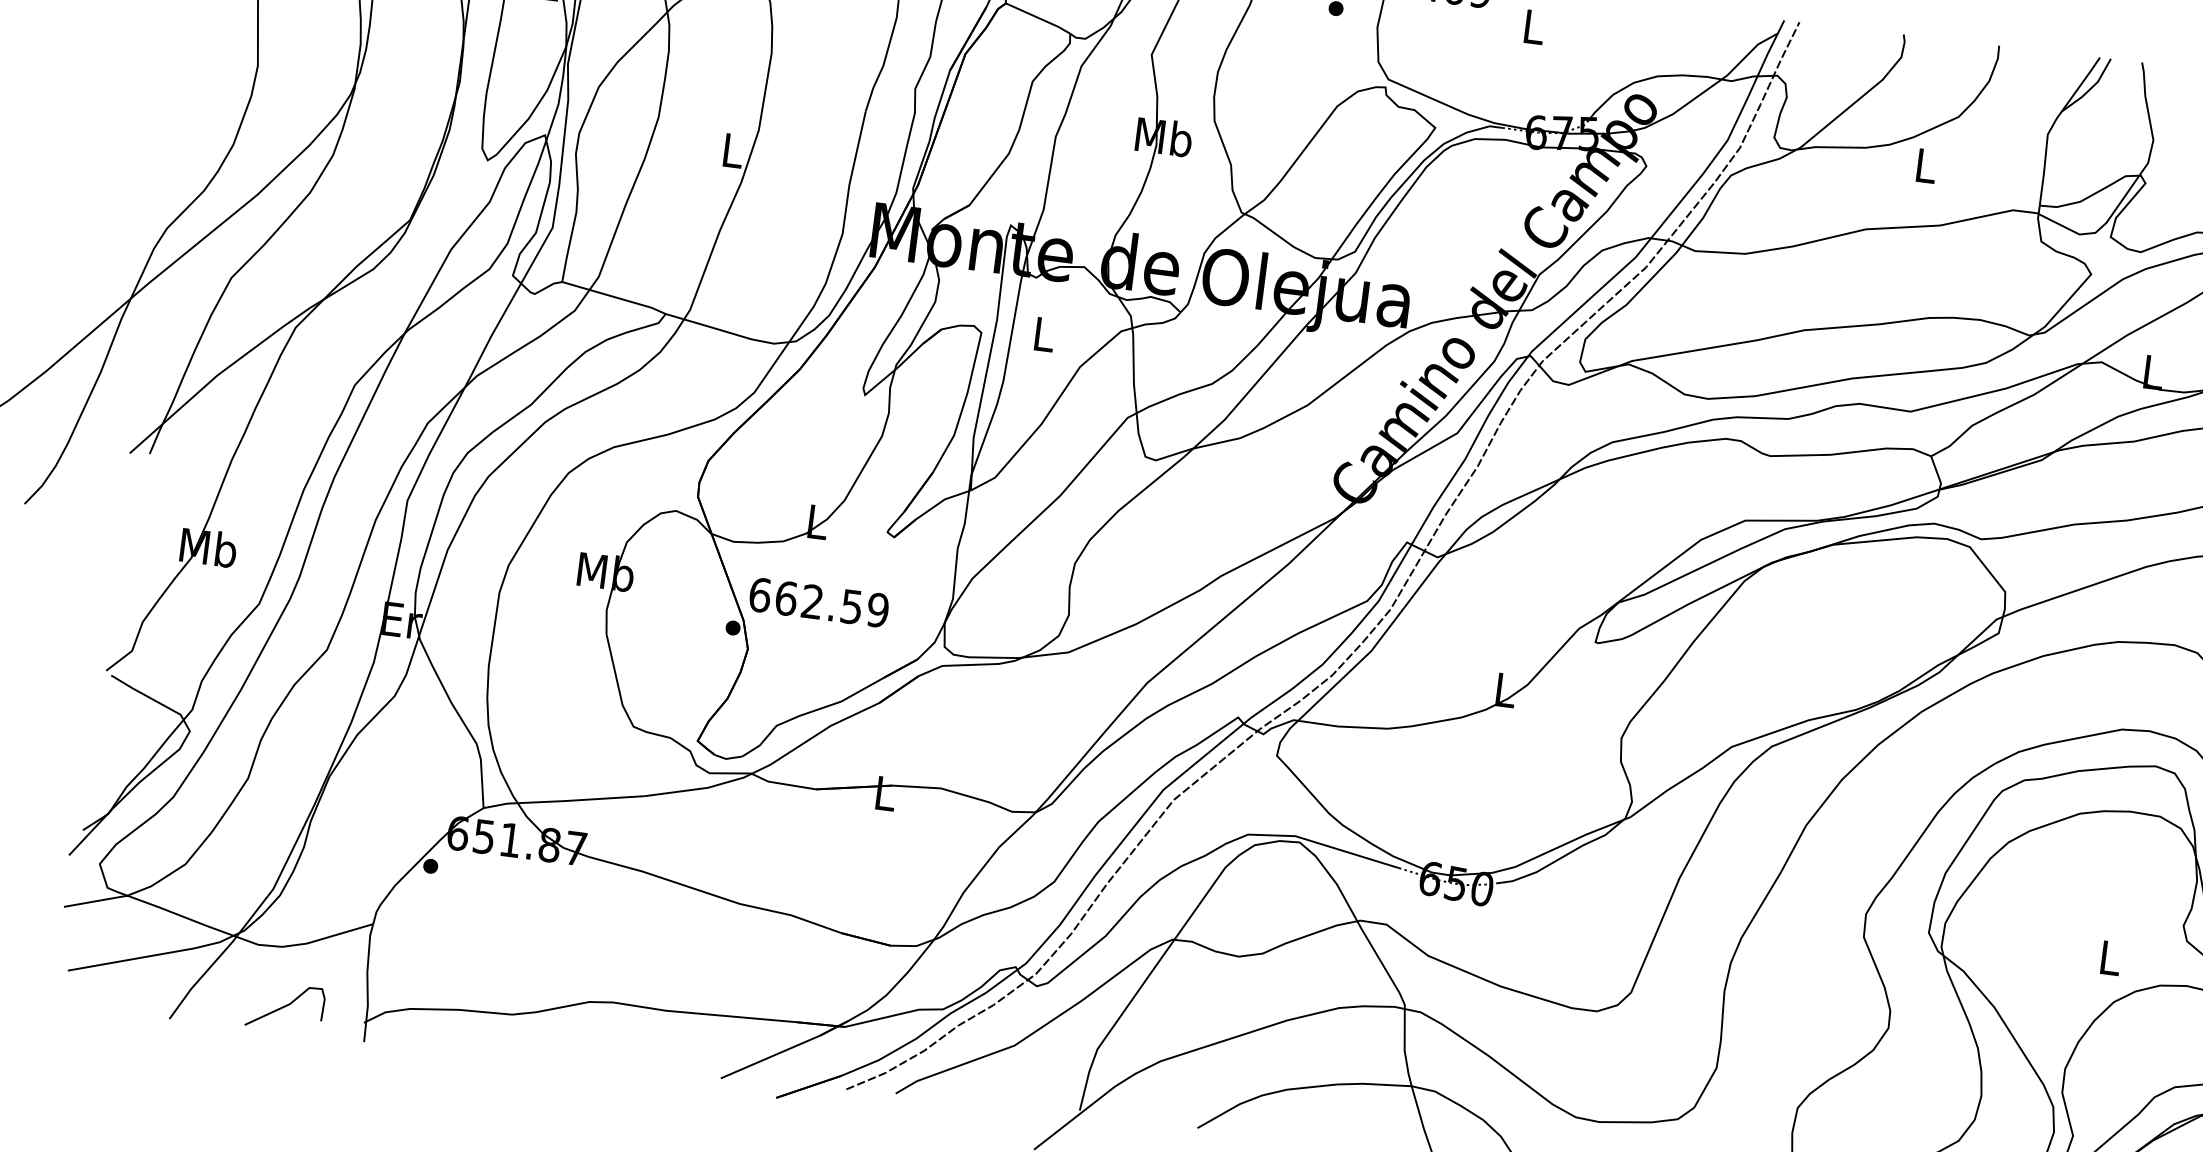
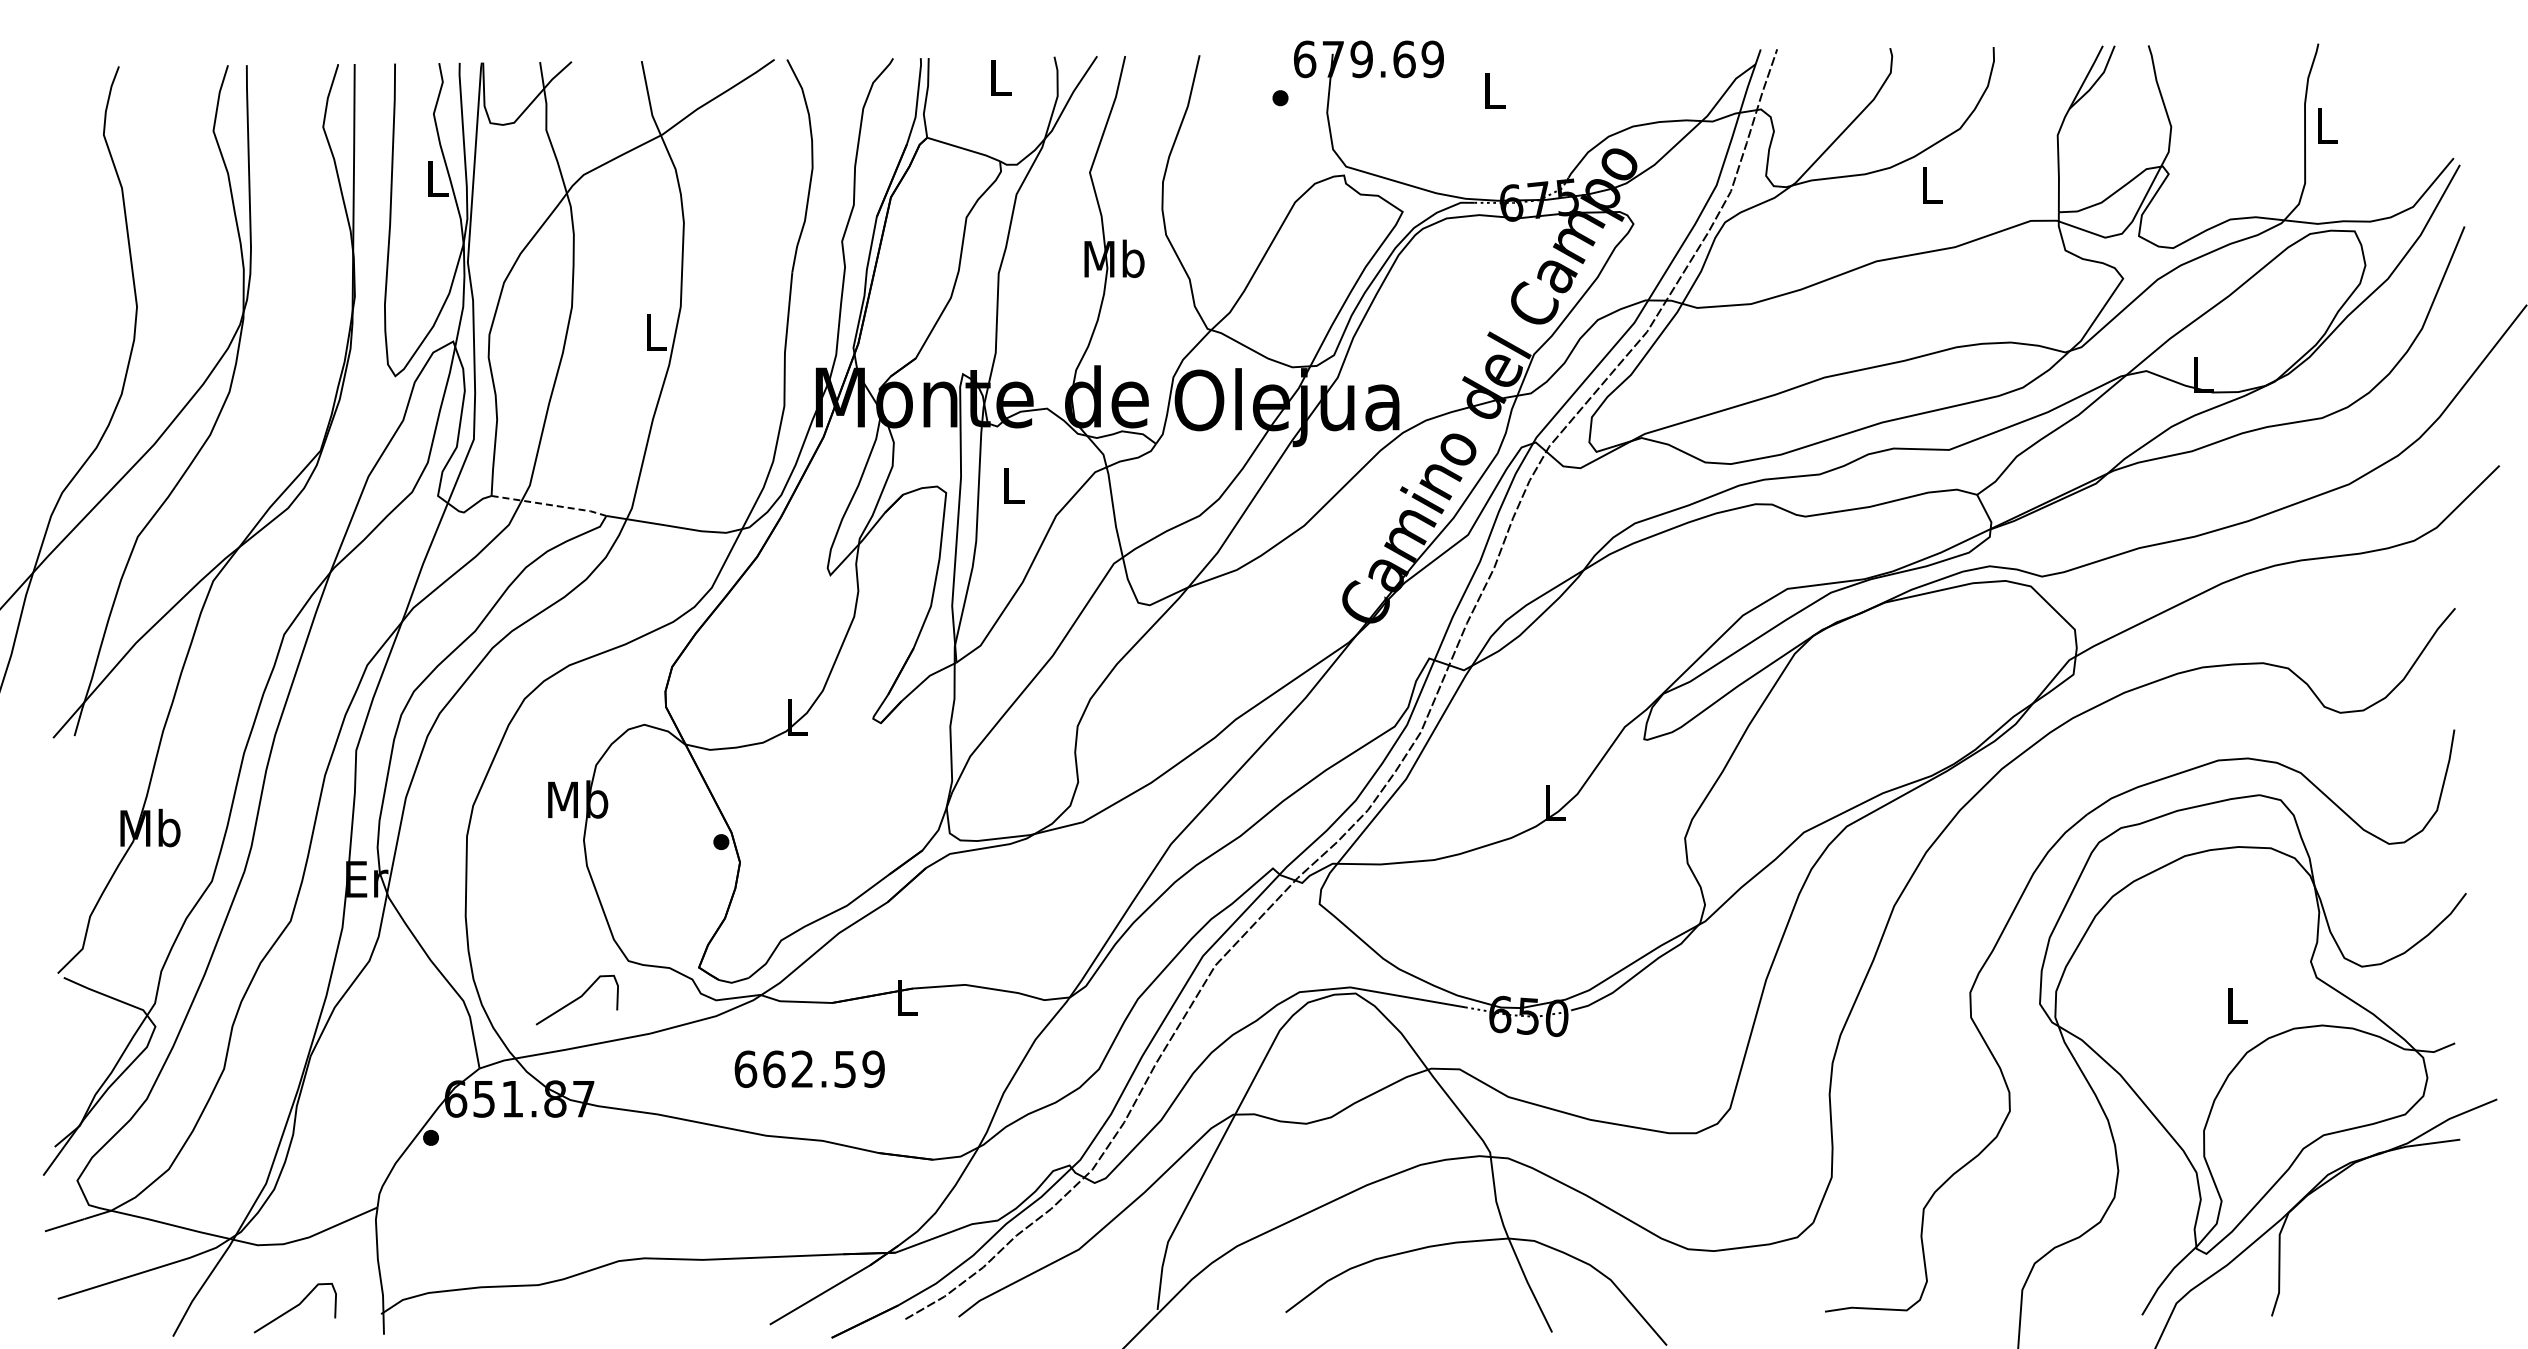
line: (615, 297) -> (550, 505), solid -> dashed
text: (818, 601) -> (809, 1068), moved
curve: (580, 756) -> (576, 1000), added

